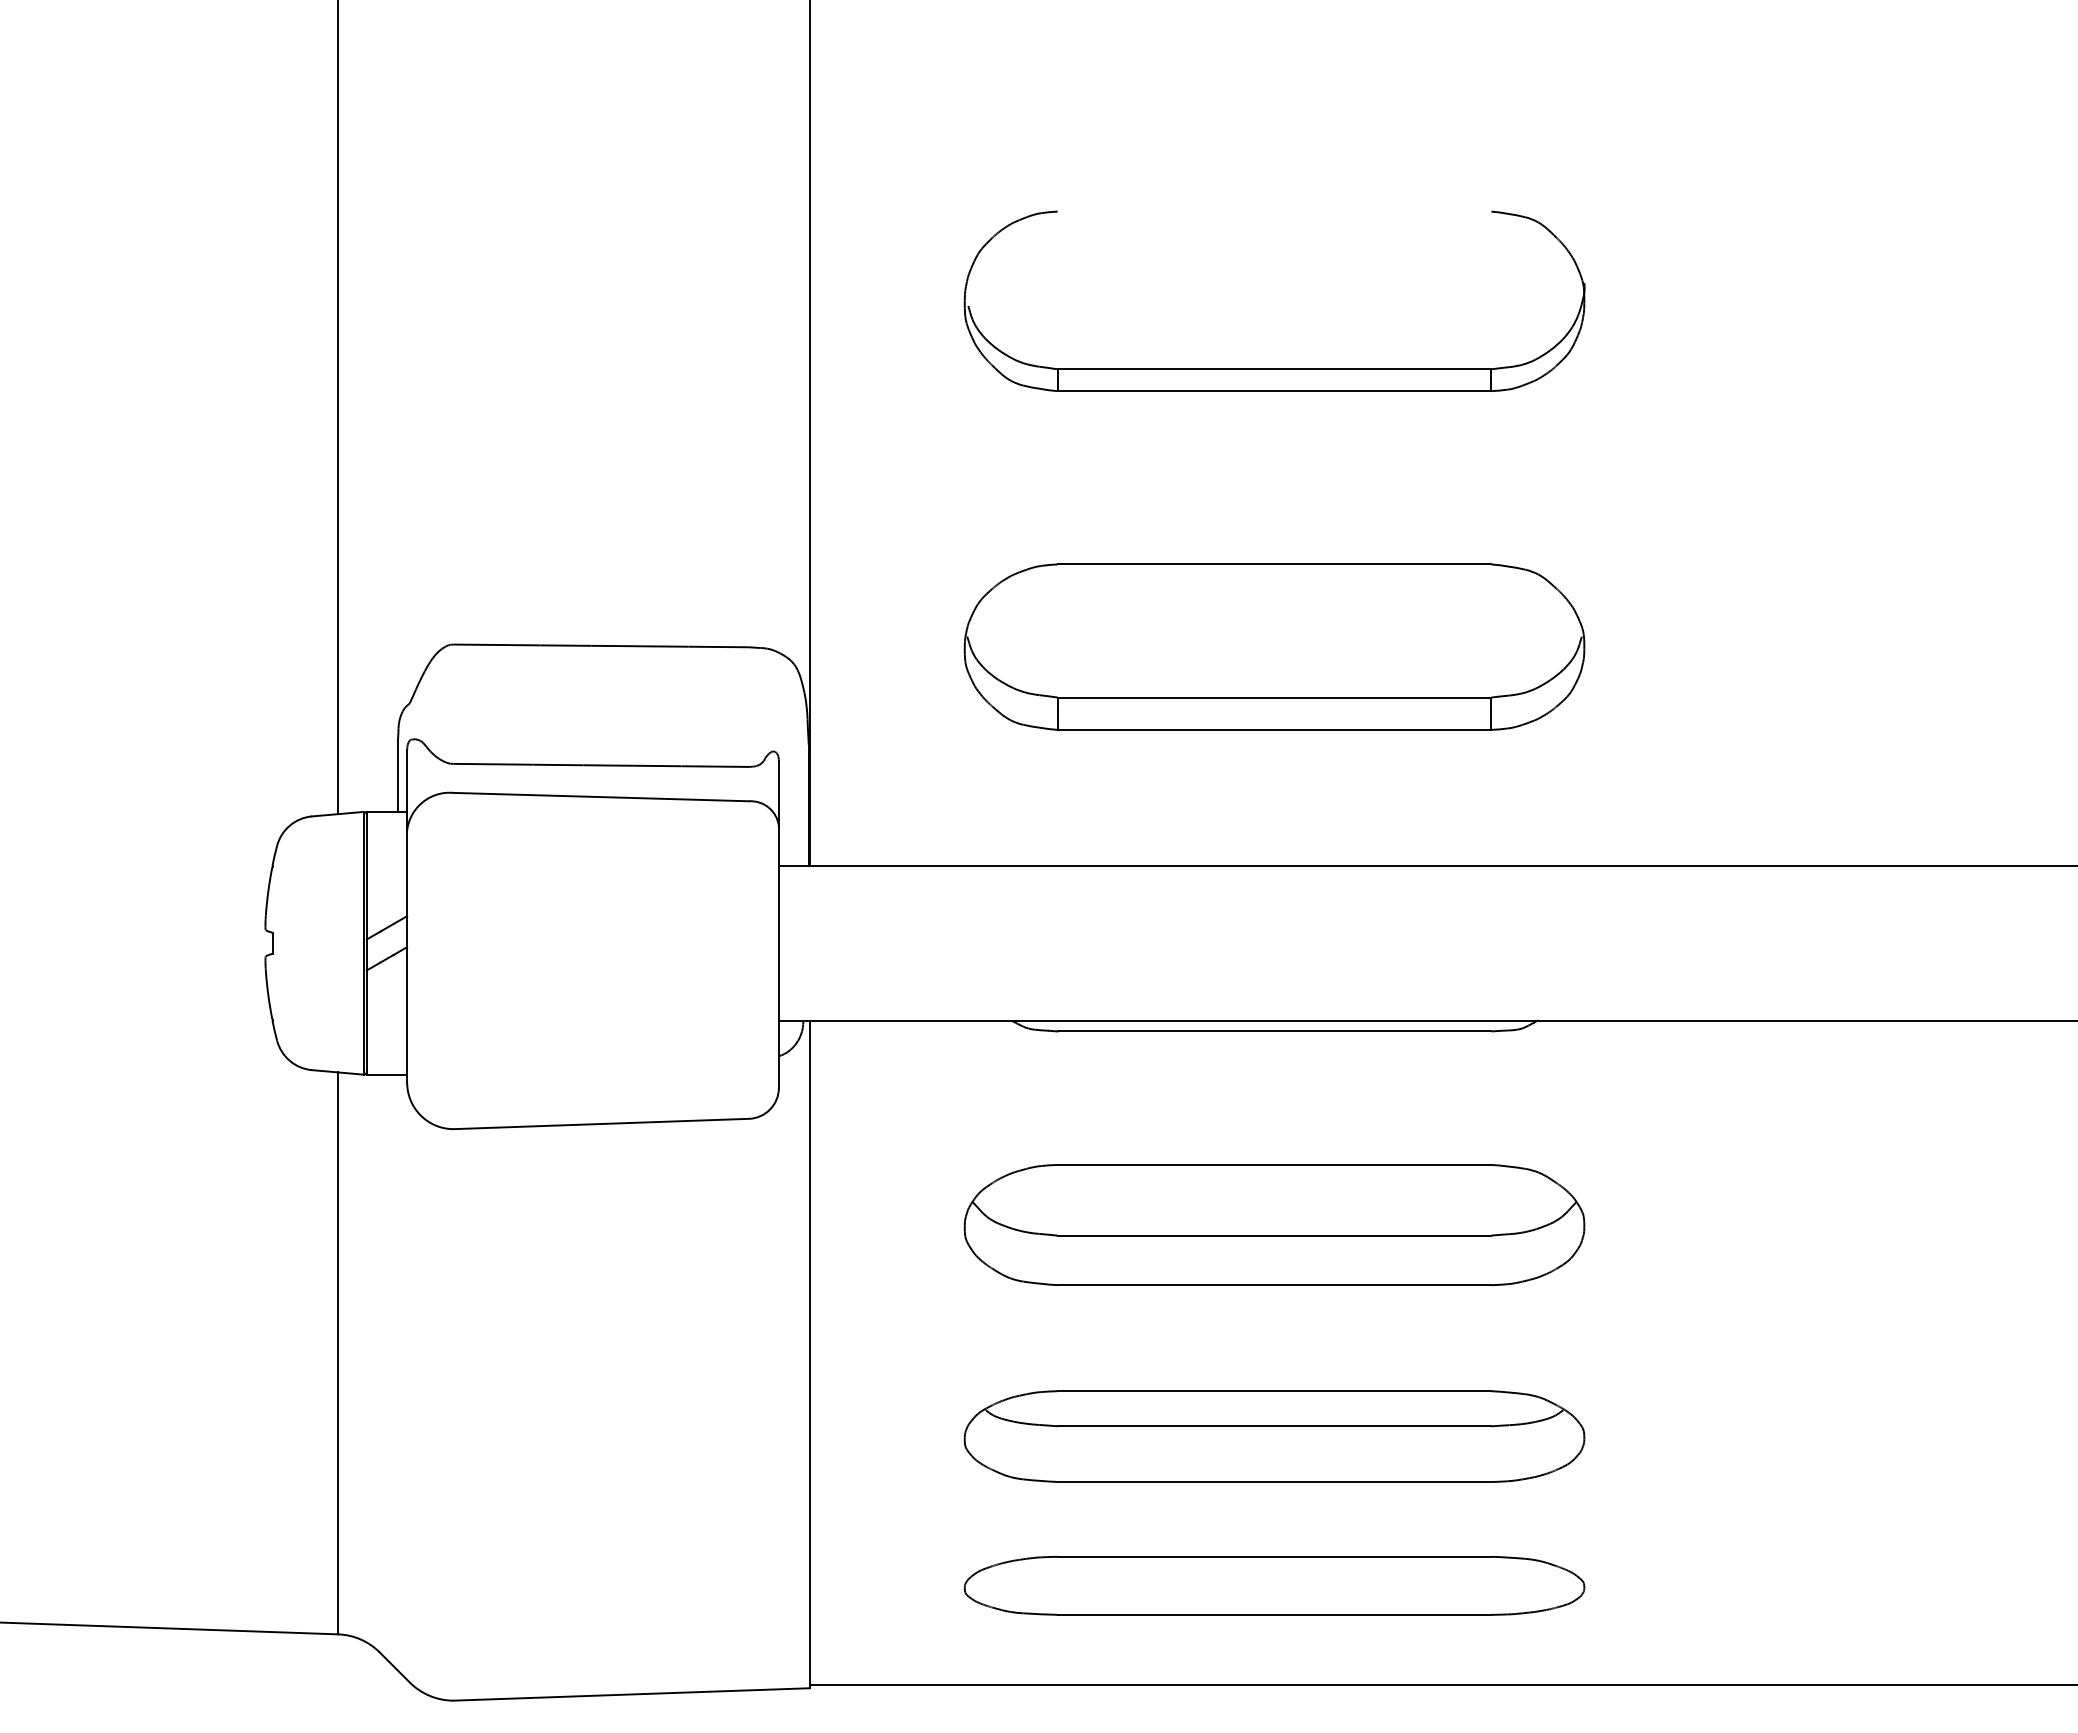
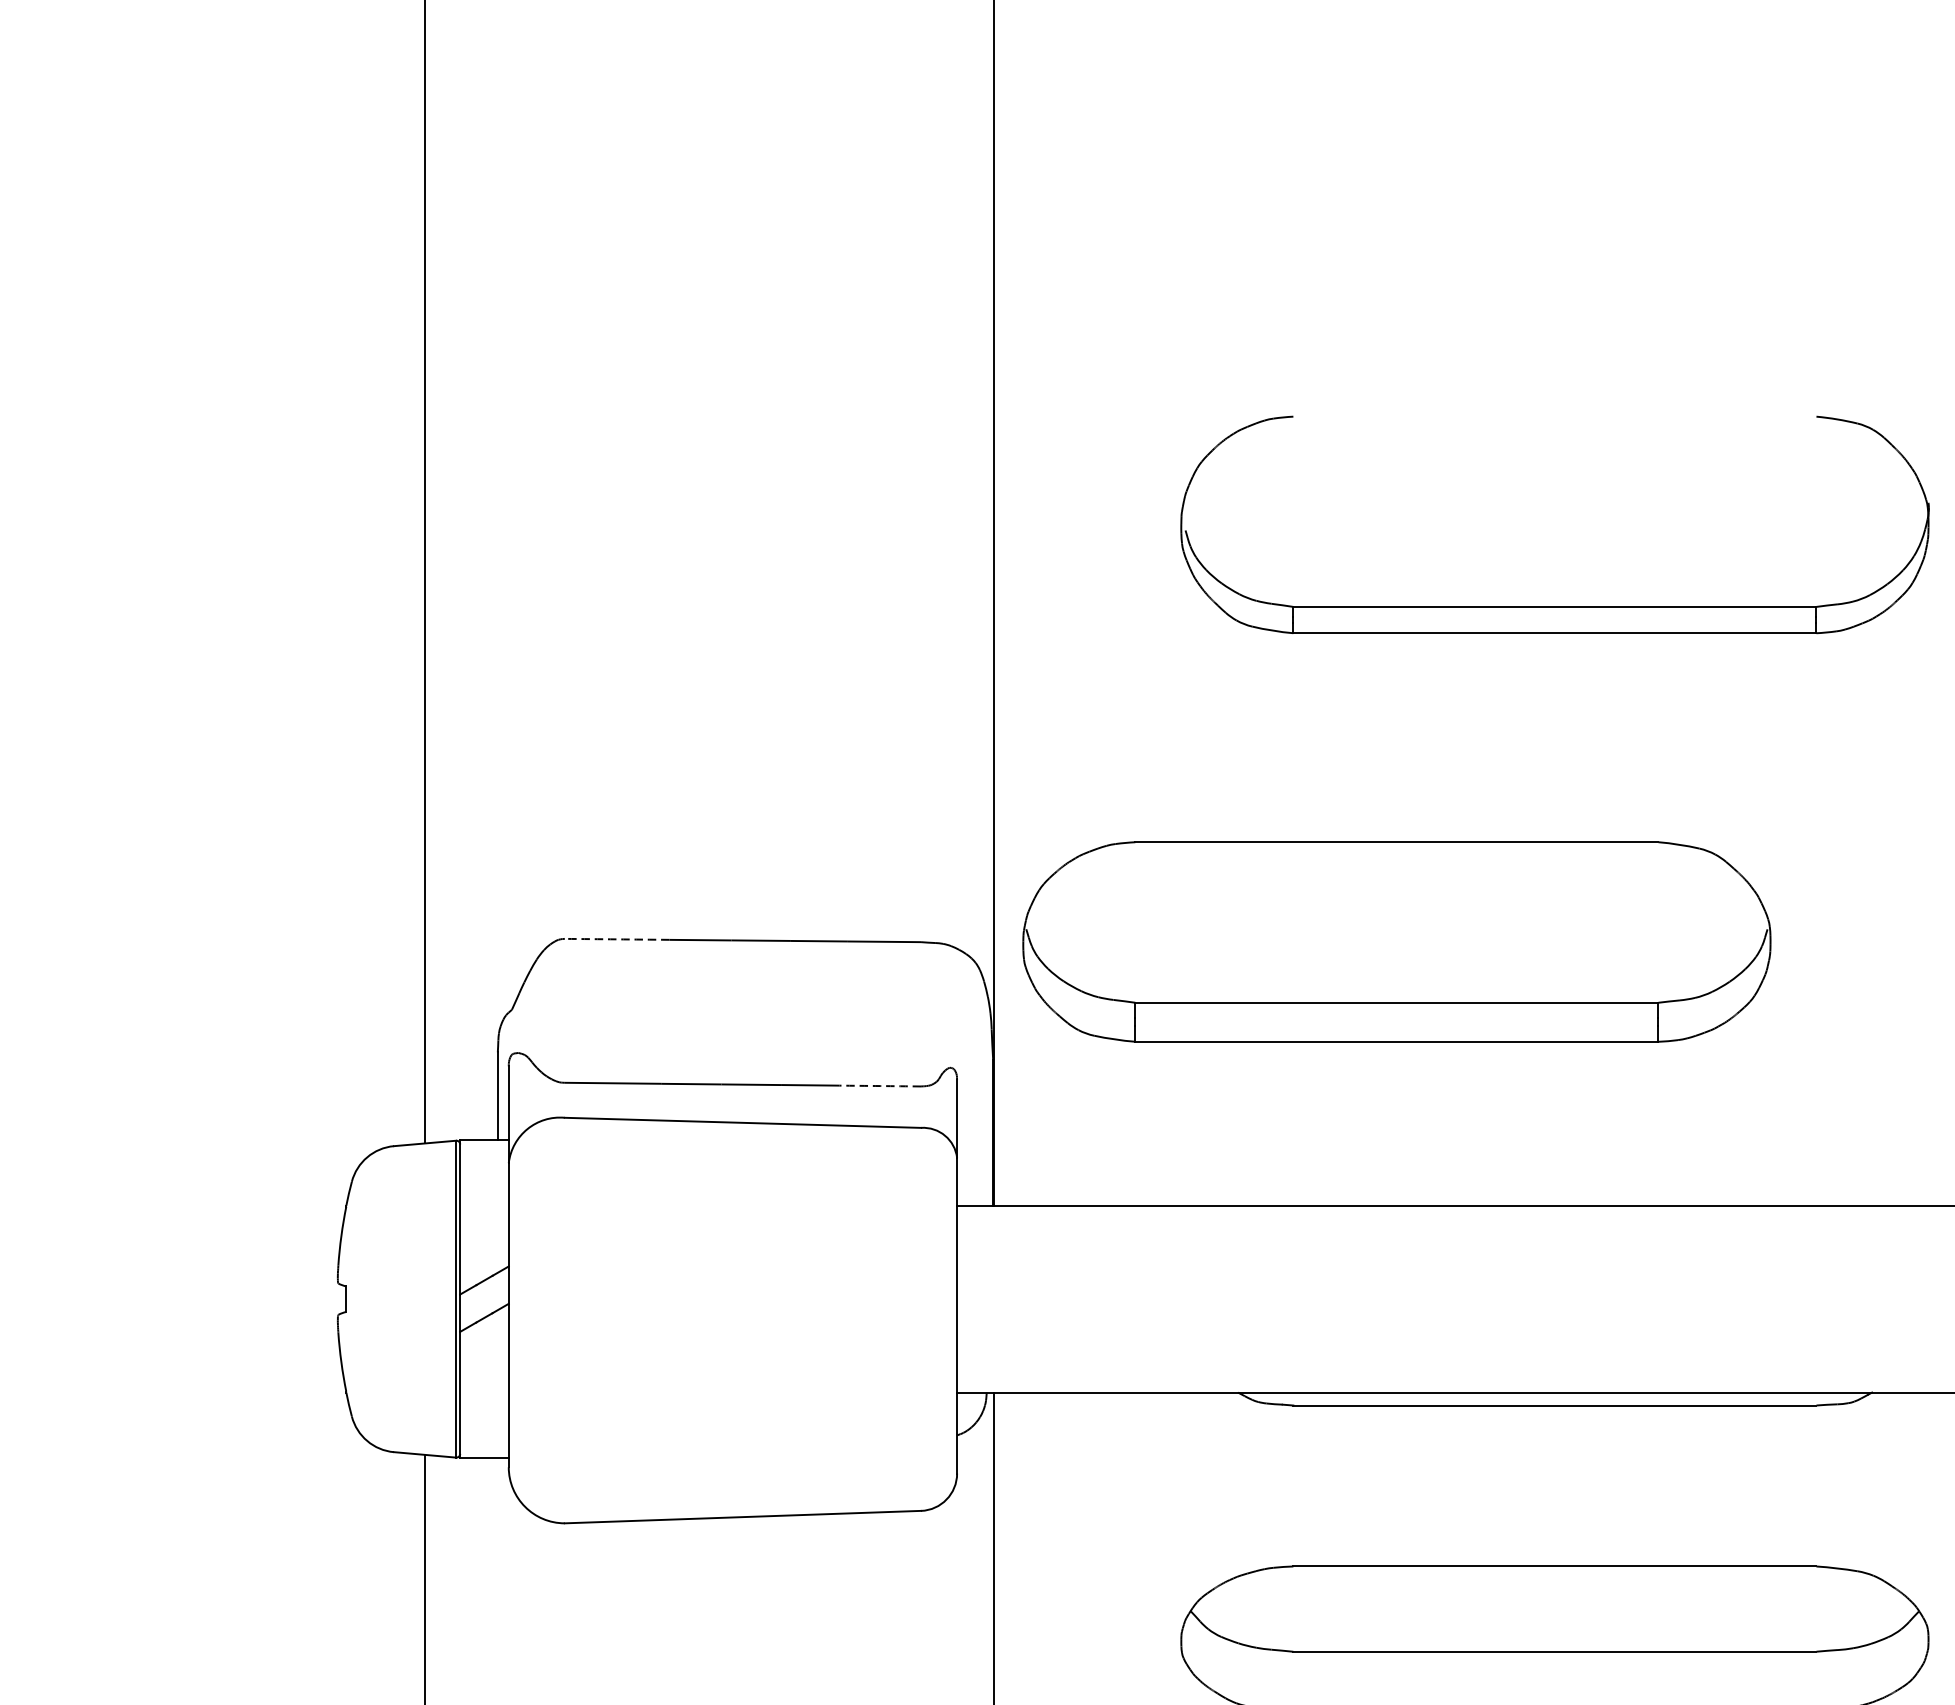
arc: (497, 644) -> (617, 938), solid -> dashed
part: (1274, 646) -> (1396, 941), moved
arc: (715, 766) -> (880, 1085), solid -> dashed

